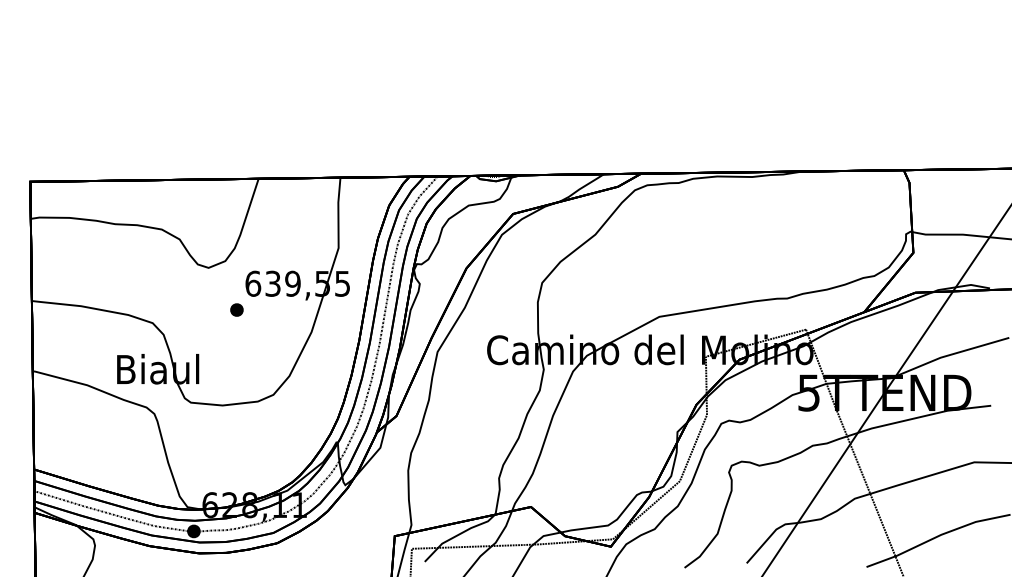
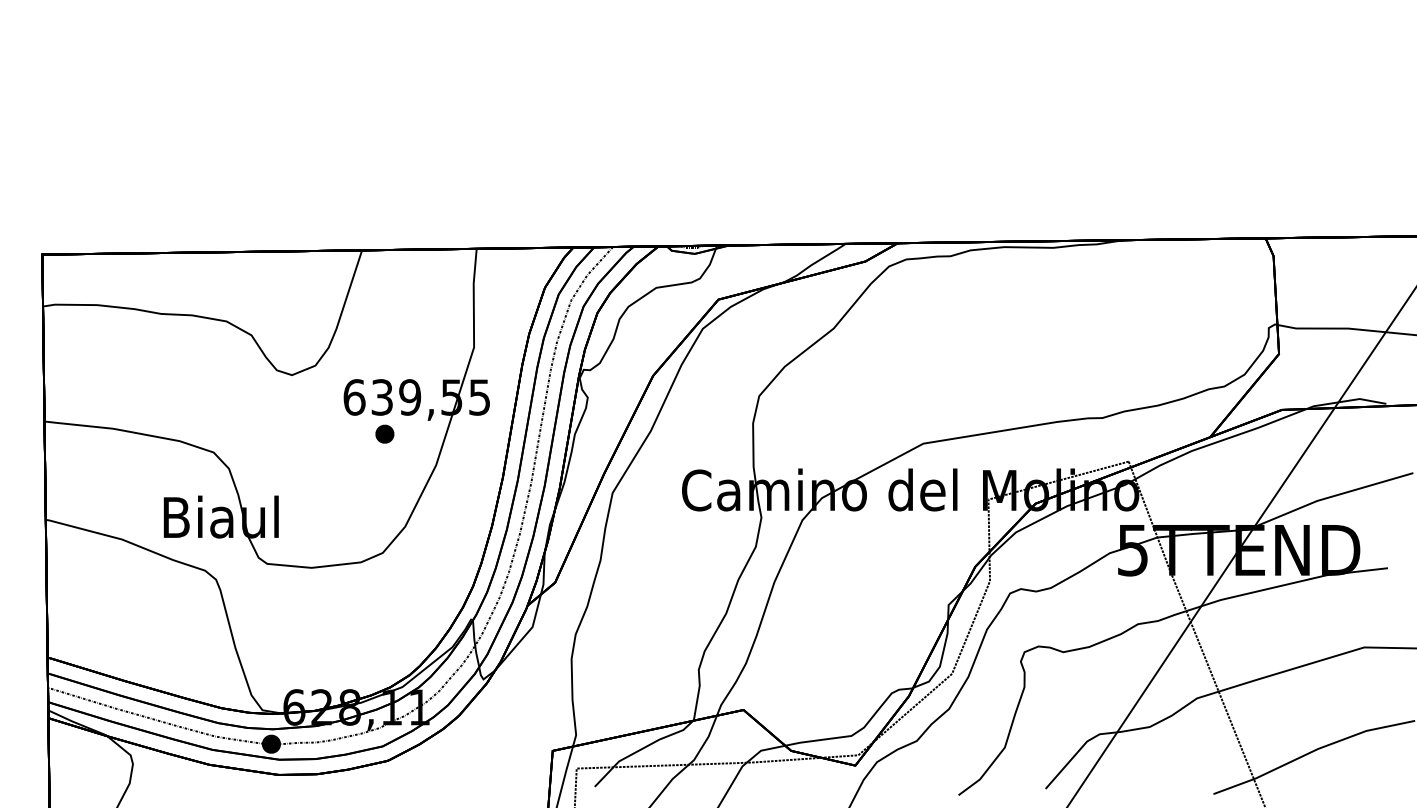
part: (236, 309) -> (384, 433), moved

